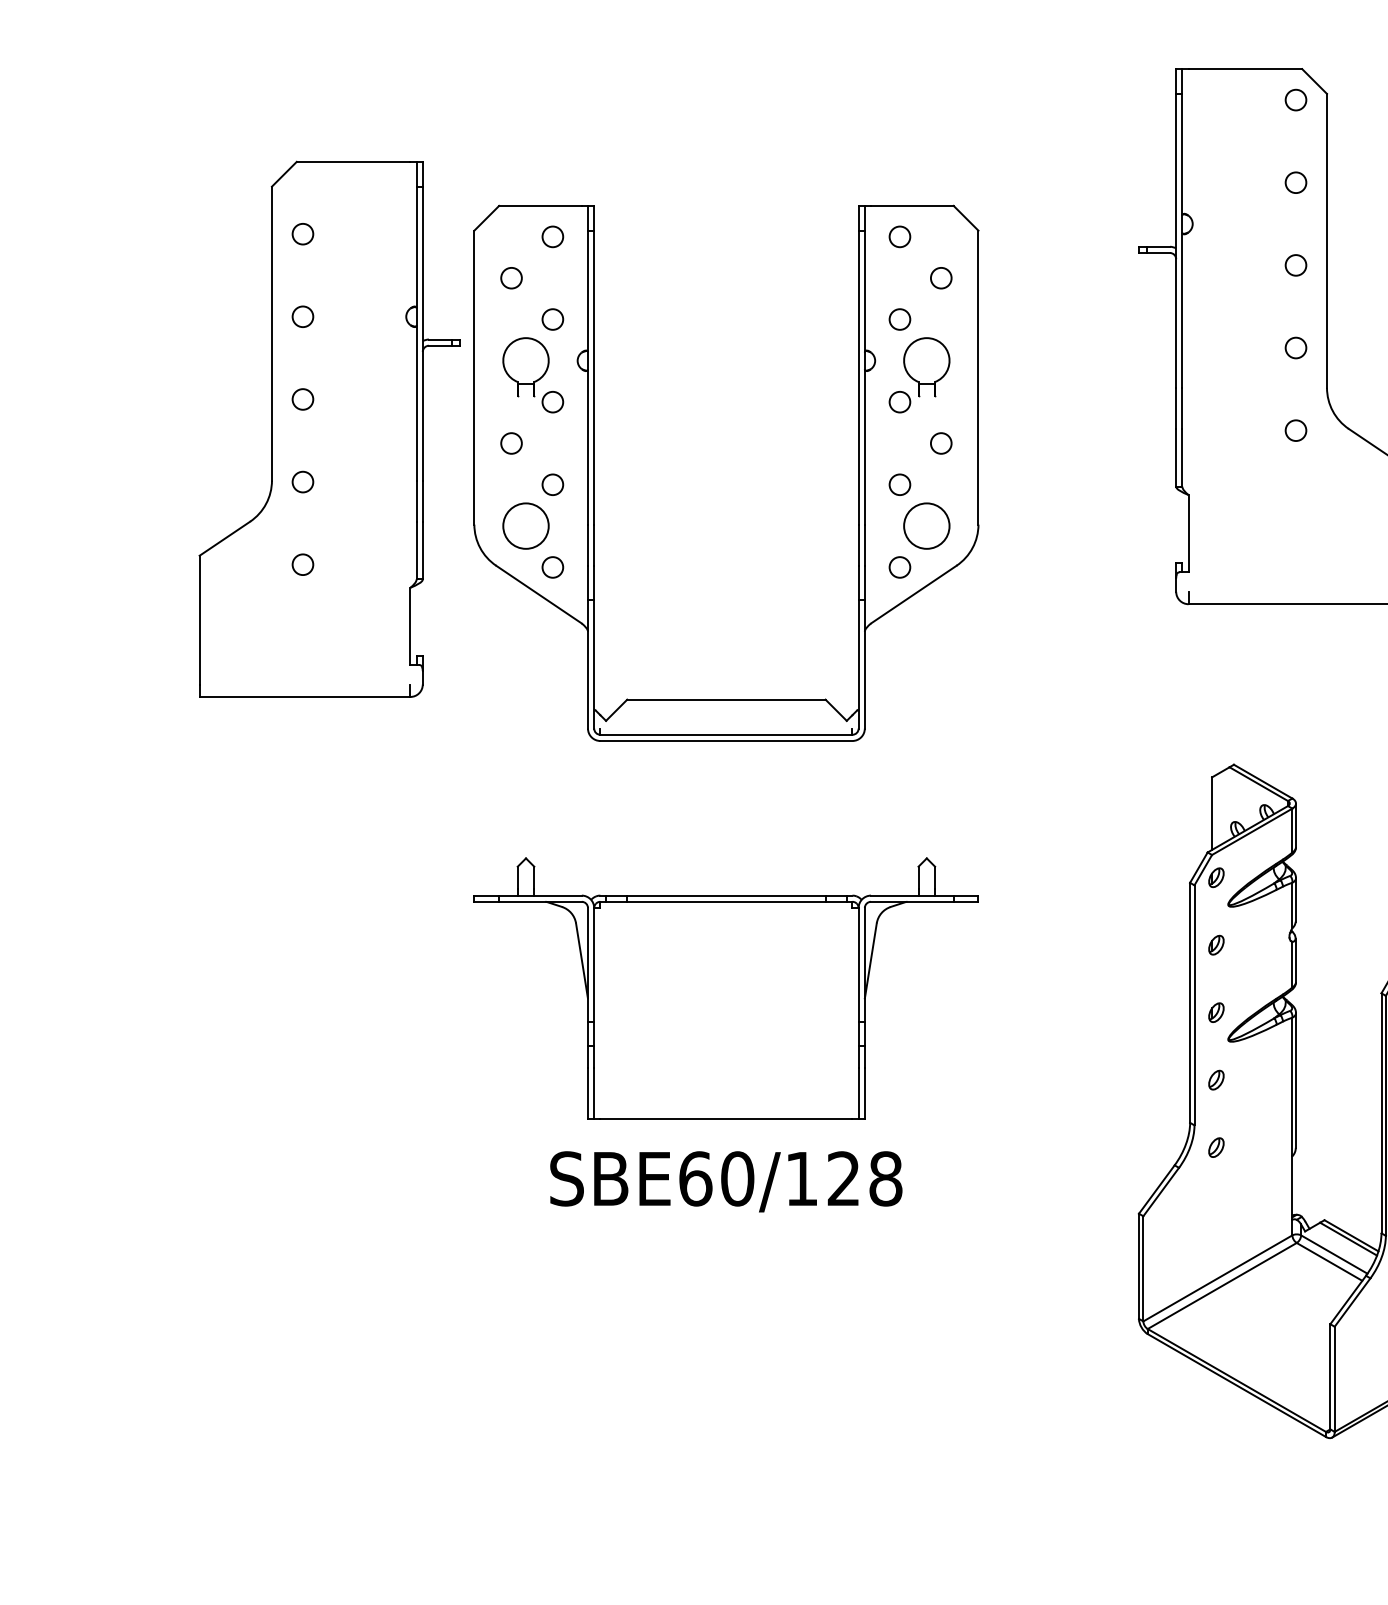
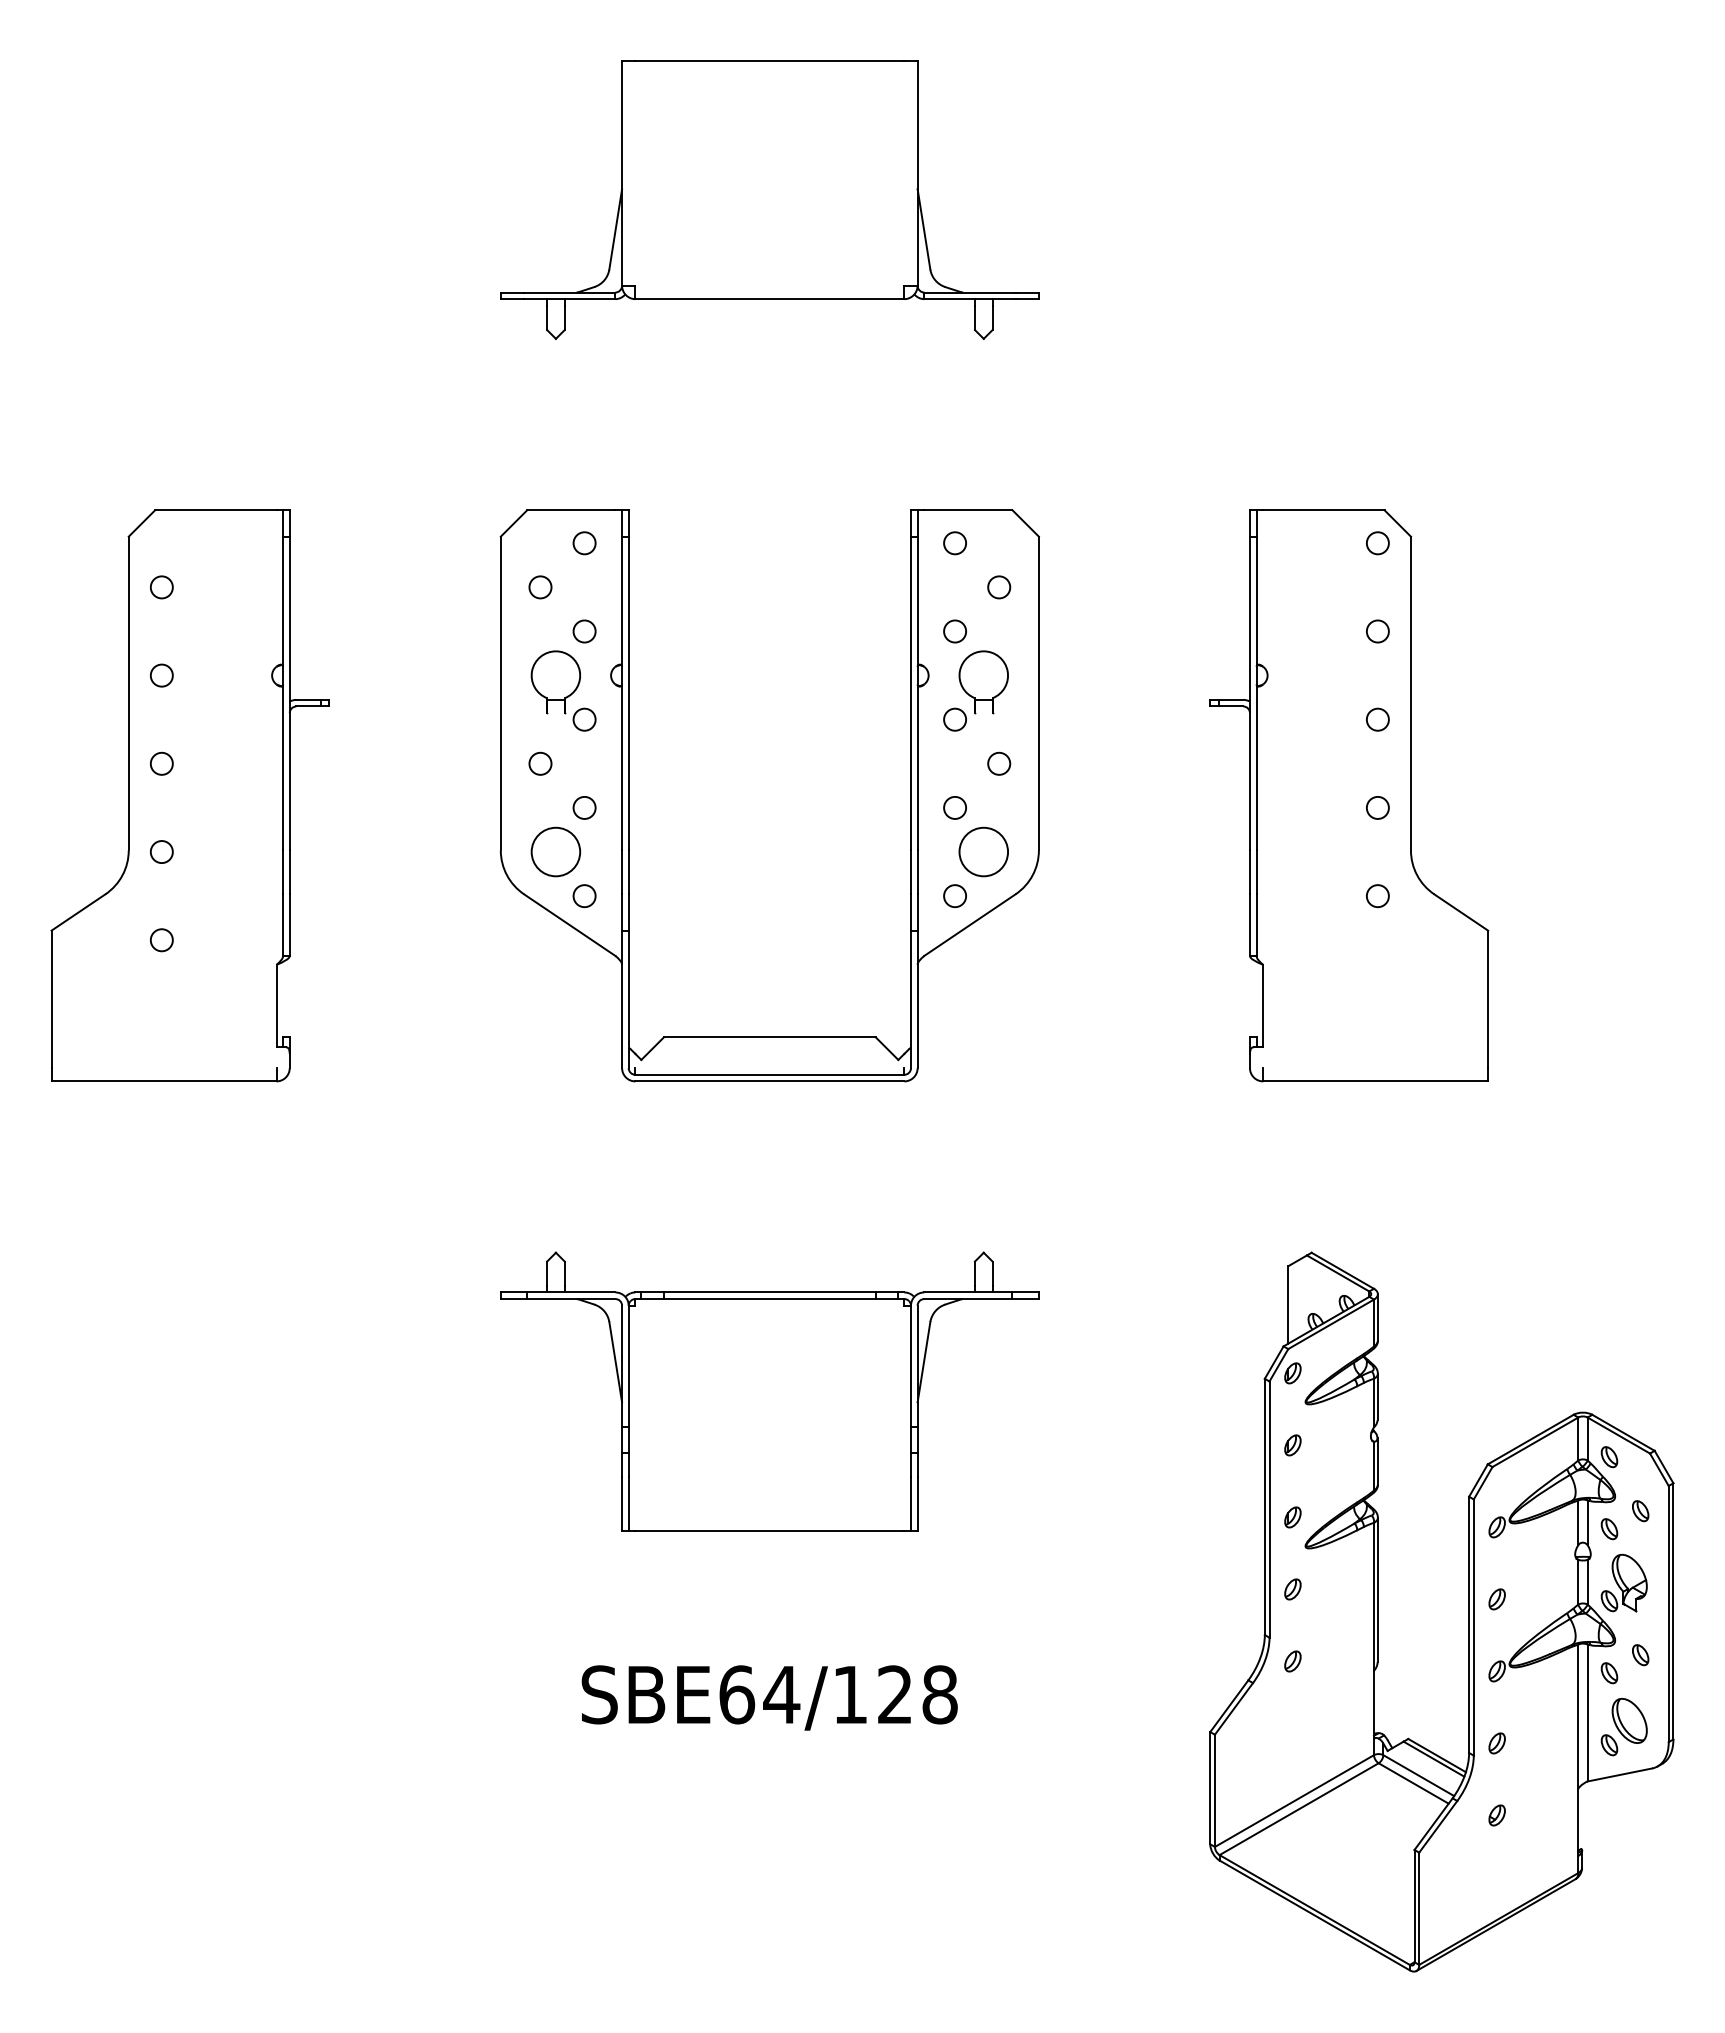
part: (328, 429) -> (189, 795), moved
part: (594, 473) -> (629, 795), moved
part: (726, 988) -> (769, 1391), moved
text: (737, 1178) -> (781, 1694), SBE60/128 -> SBE64/128

